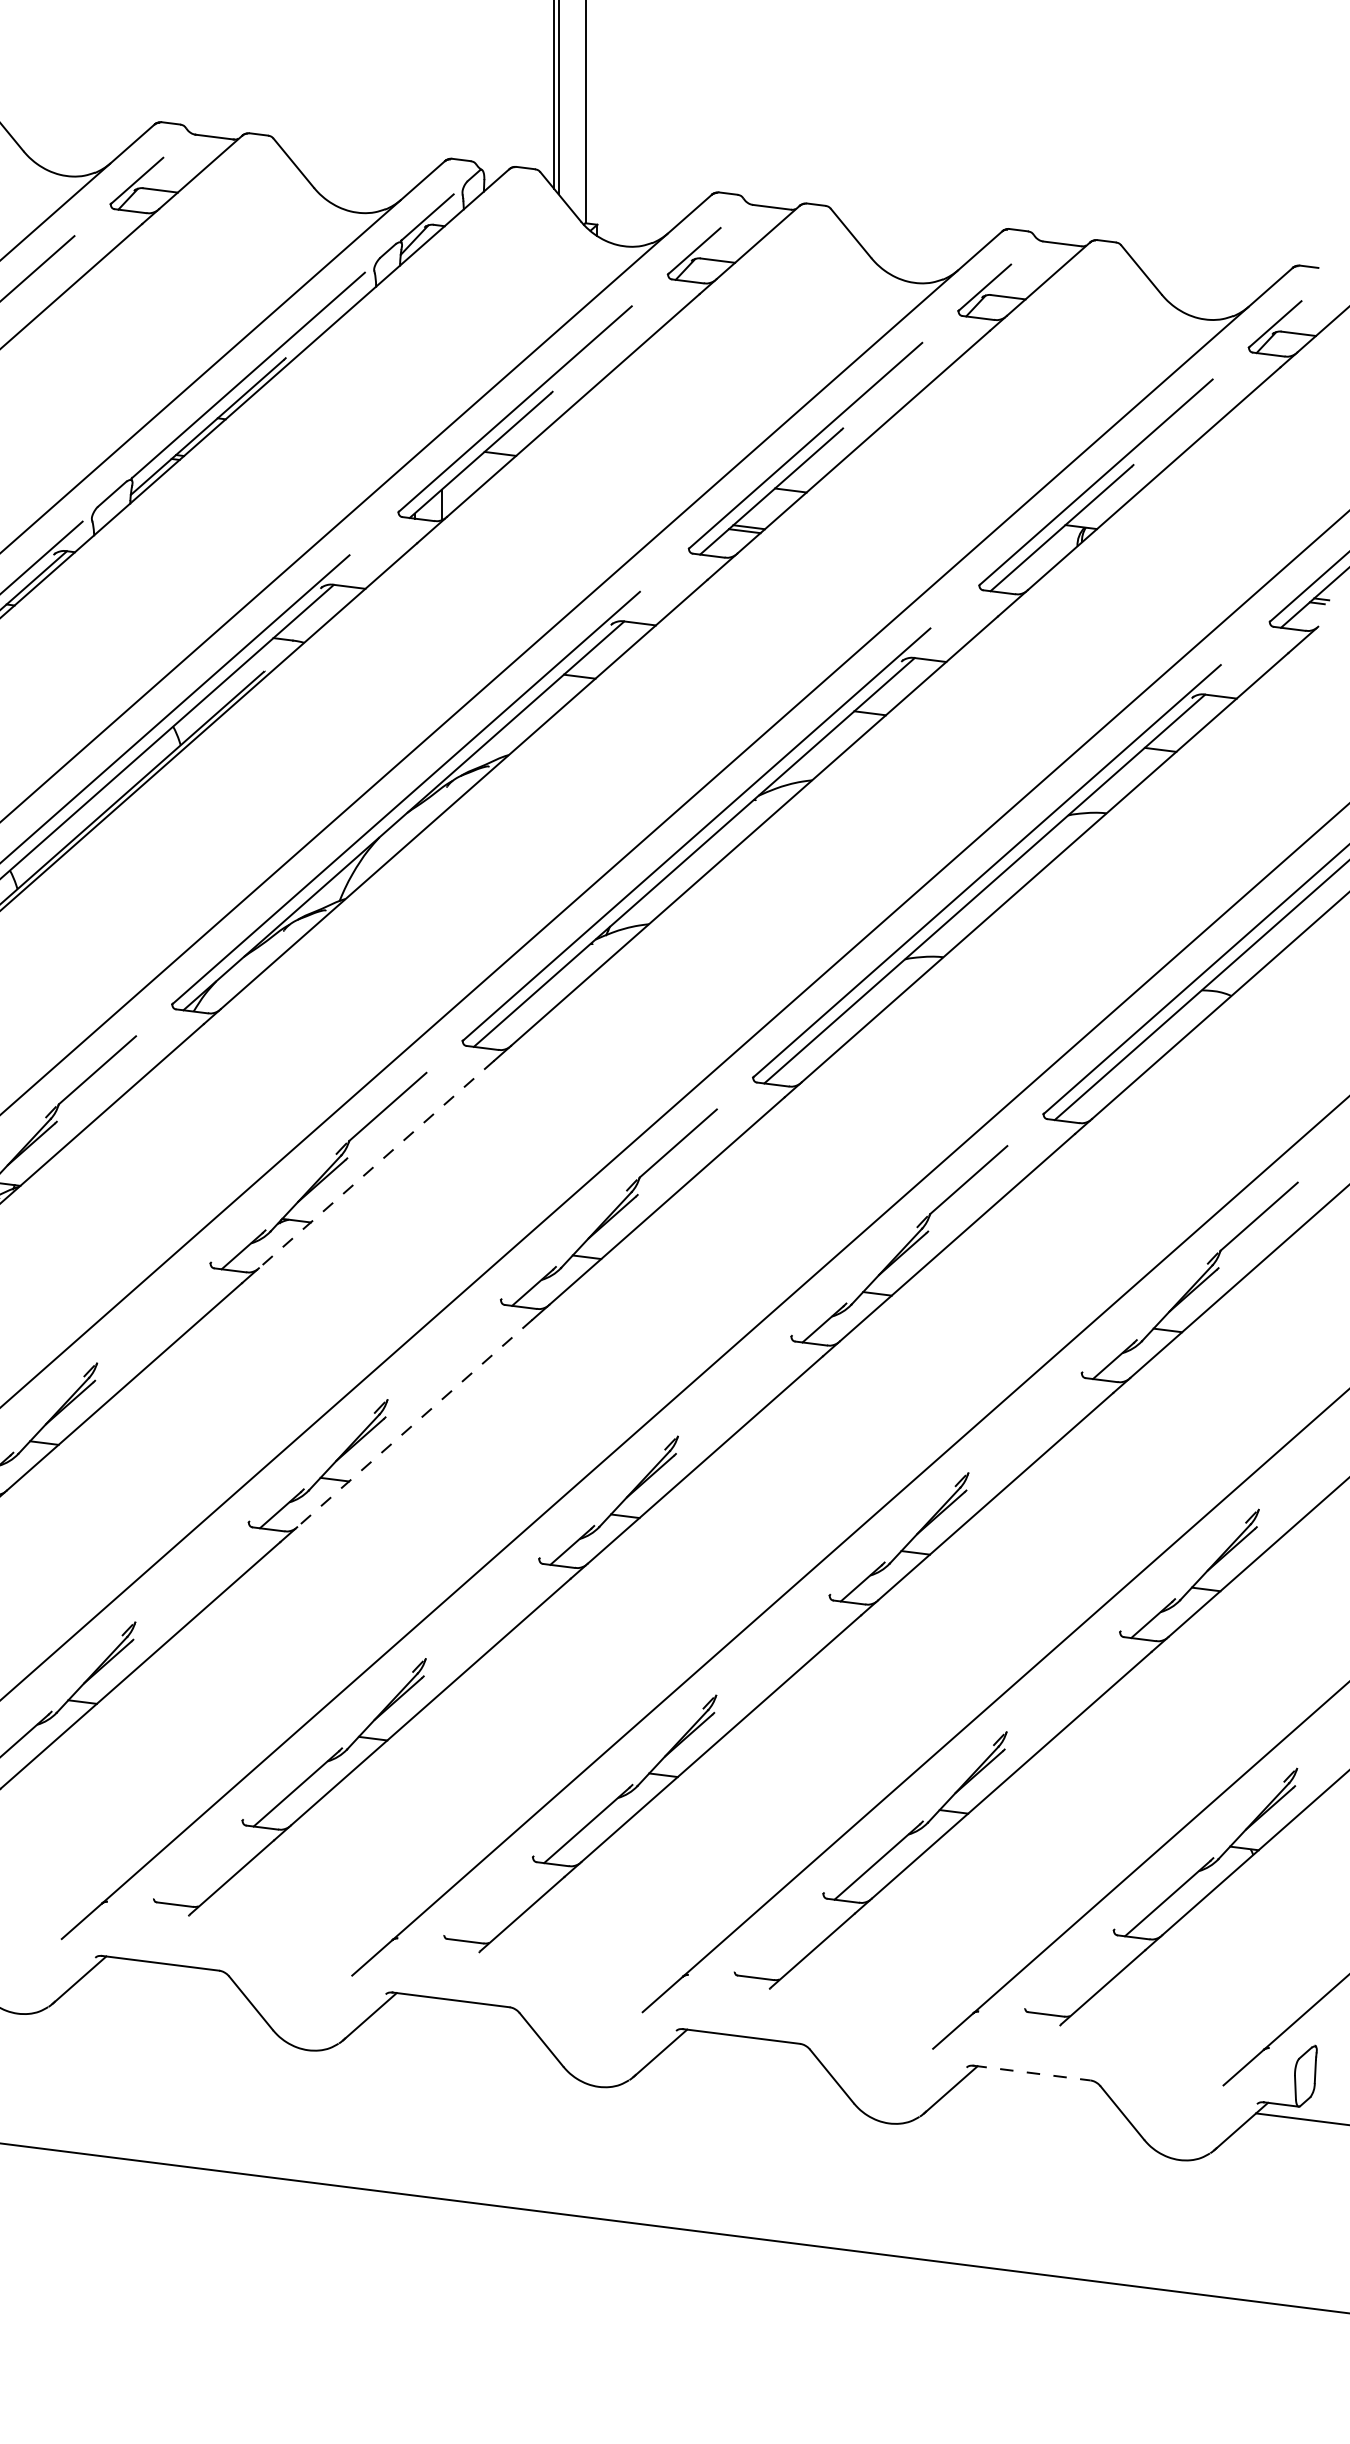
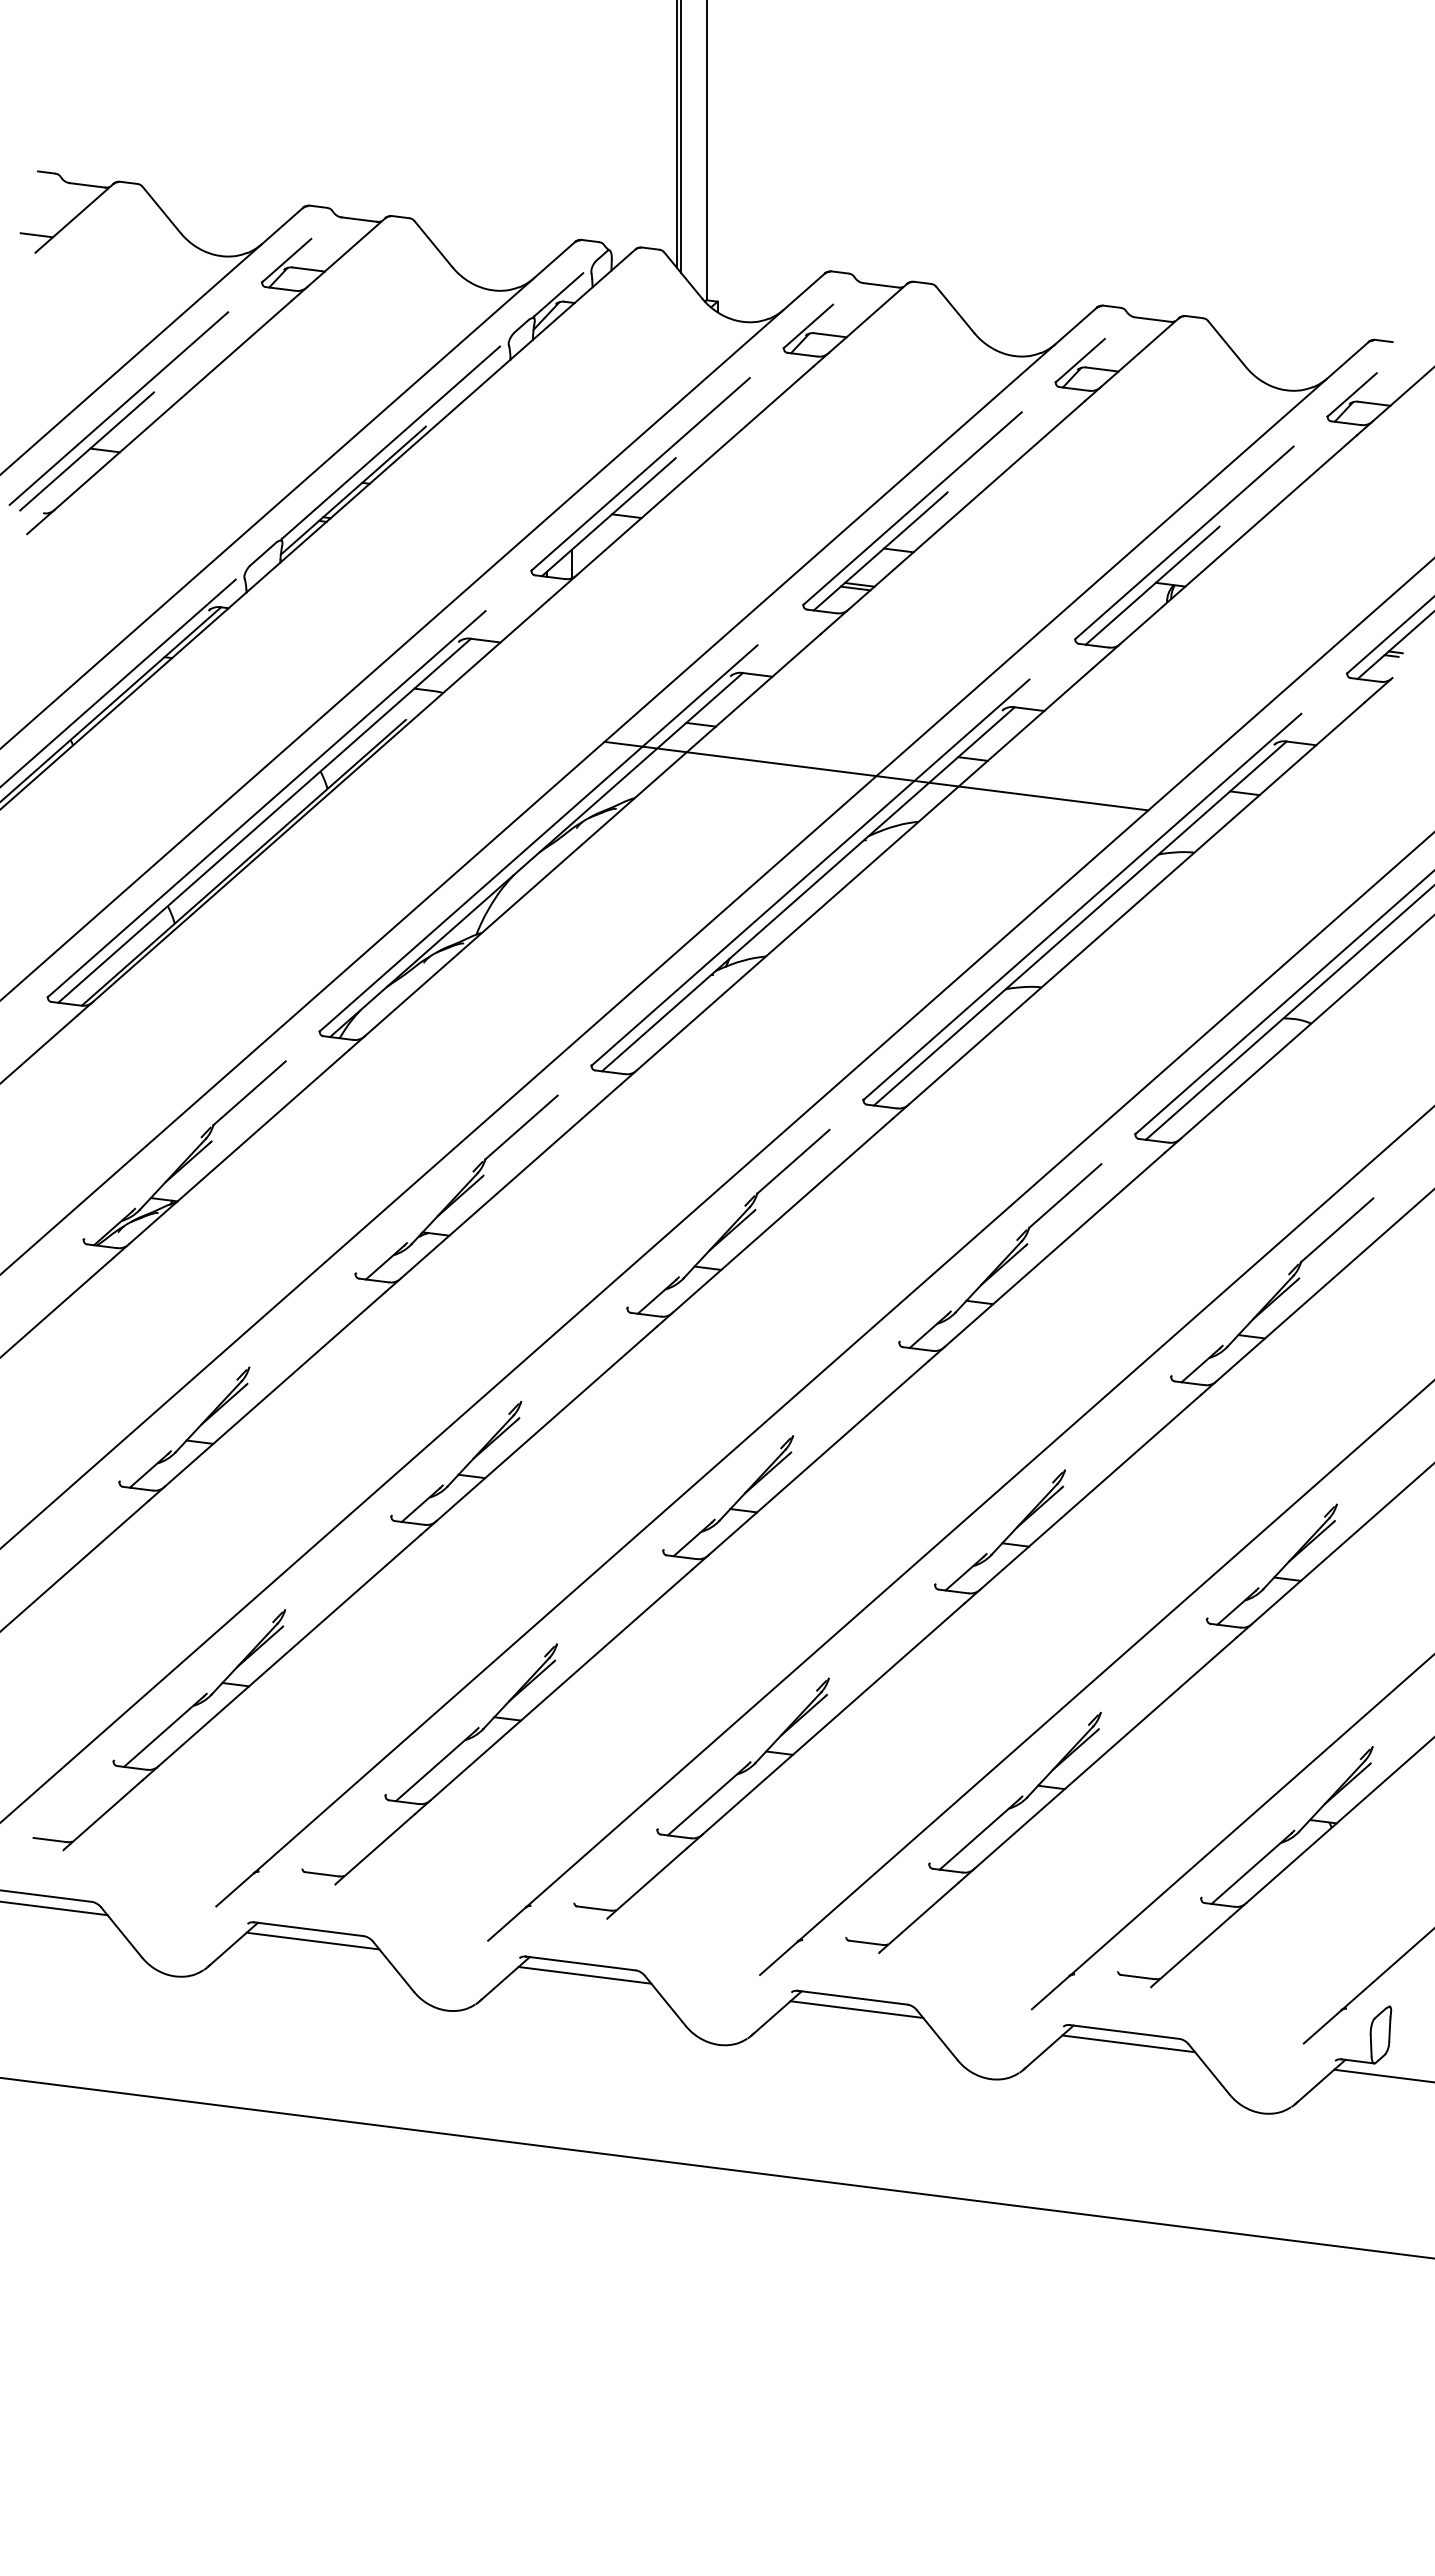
line: (767, 730) -> (876, 775), added
line: (376, 1164) -> (510, 1181), dashed -> solid
line: (414, 1423) -> (546, 1423), dashed -> solid
line: (164, 1975) -> (312, 1940), added
line: (455, 2011) -> (584, 1974), added
line: (745, 2049) -> (856, 2009), added
line: (1031, 2073) -> (1124, 2032), dashed -> solid
line: (1036, 2085) -> (1128, 2043), added

